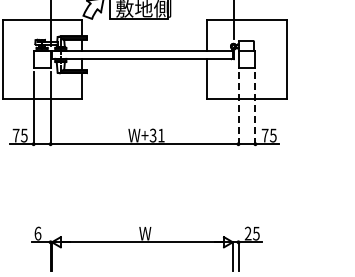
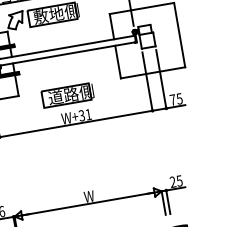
part: (140, 107) -> (67, 94), added
line: (238, 108) -> (147, 81), dashed -> solid
line: (255, 108) -> (161, 79), dashed -> solid

